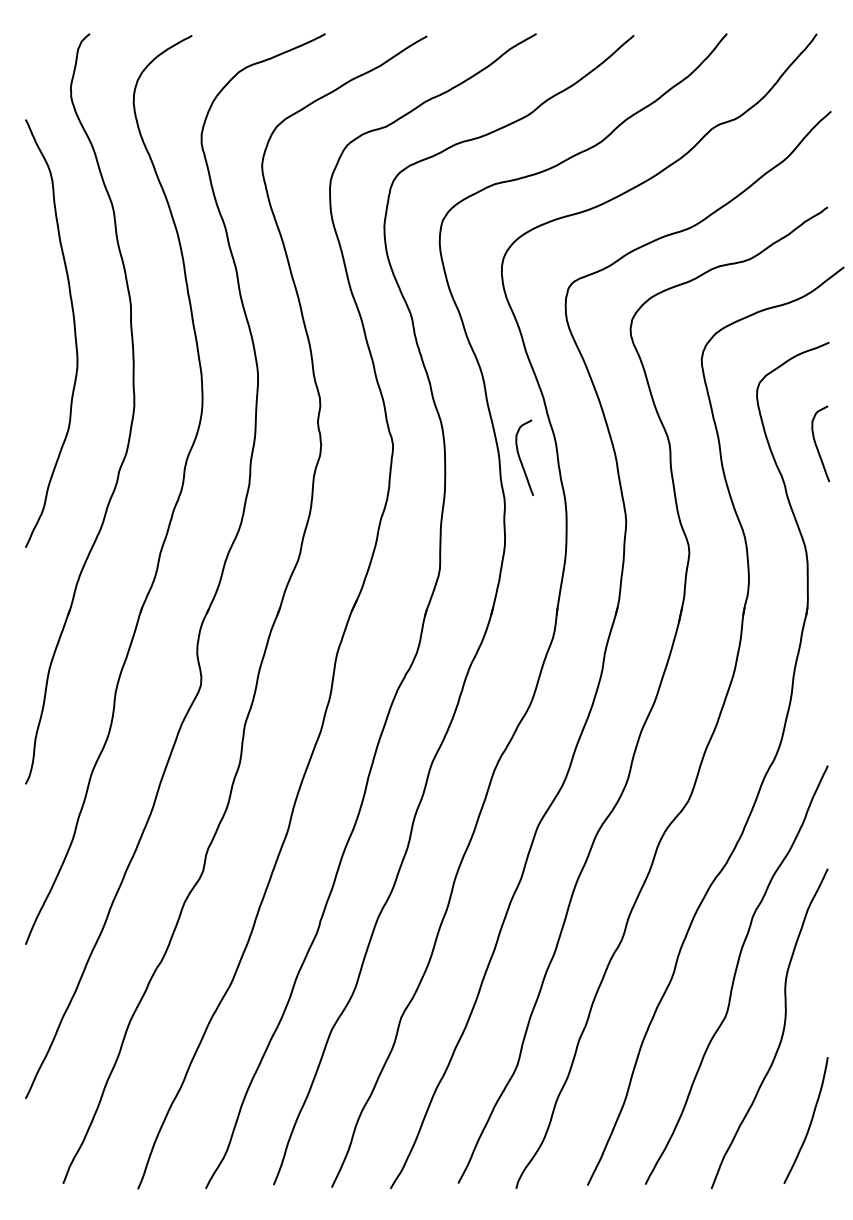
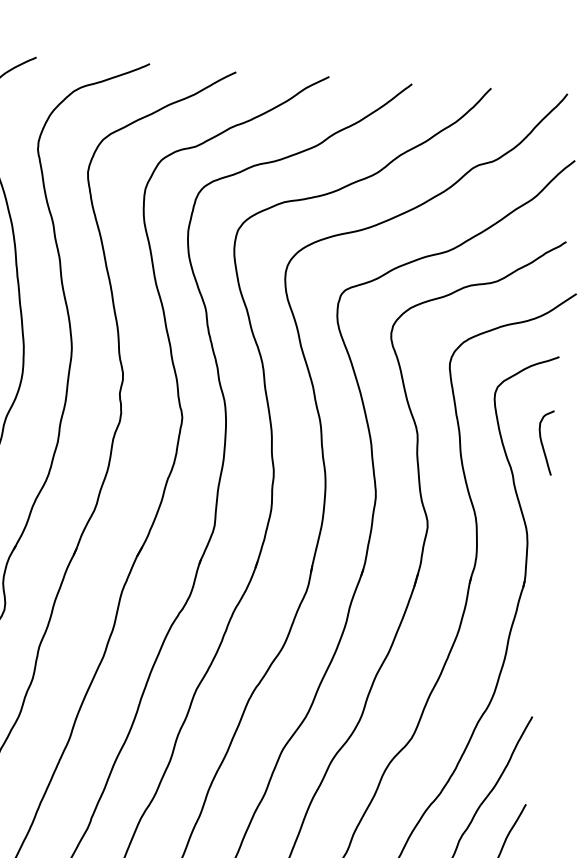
curve: (521, 459) -> (290, 437), removed

